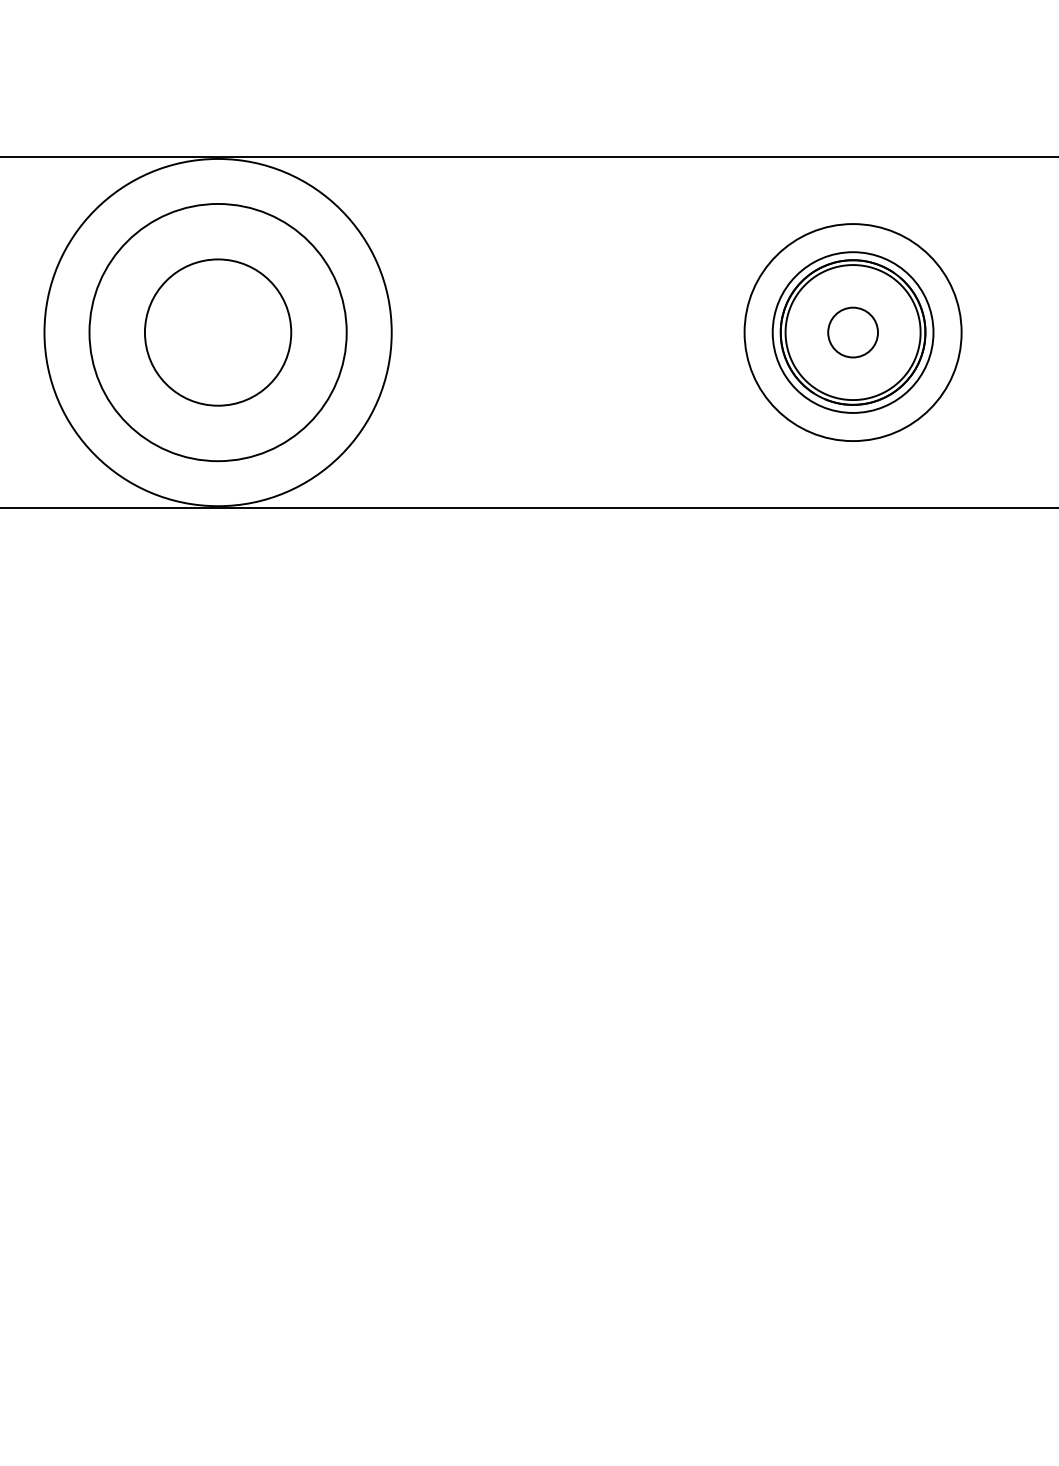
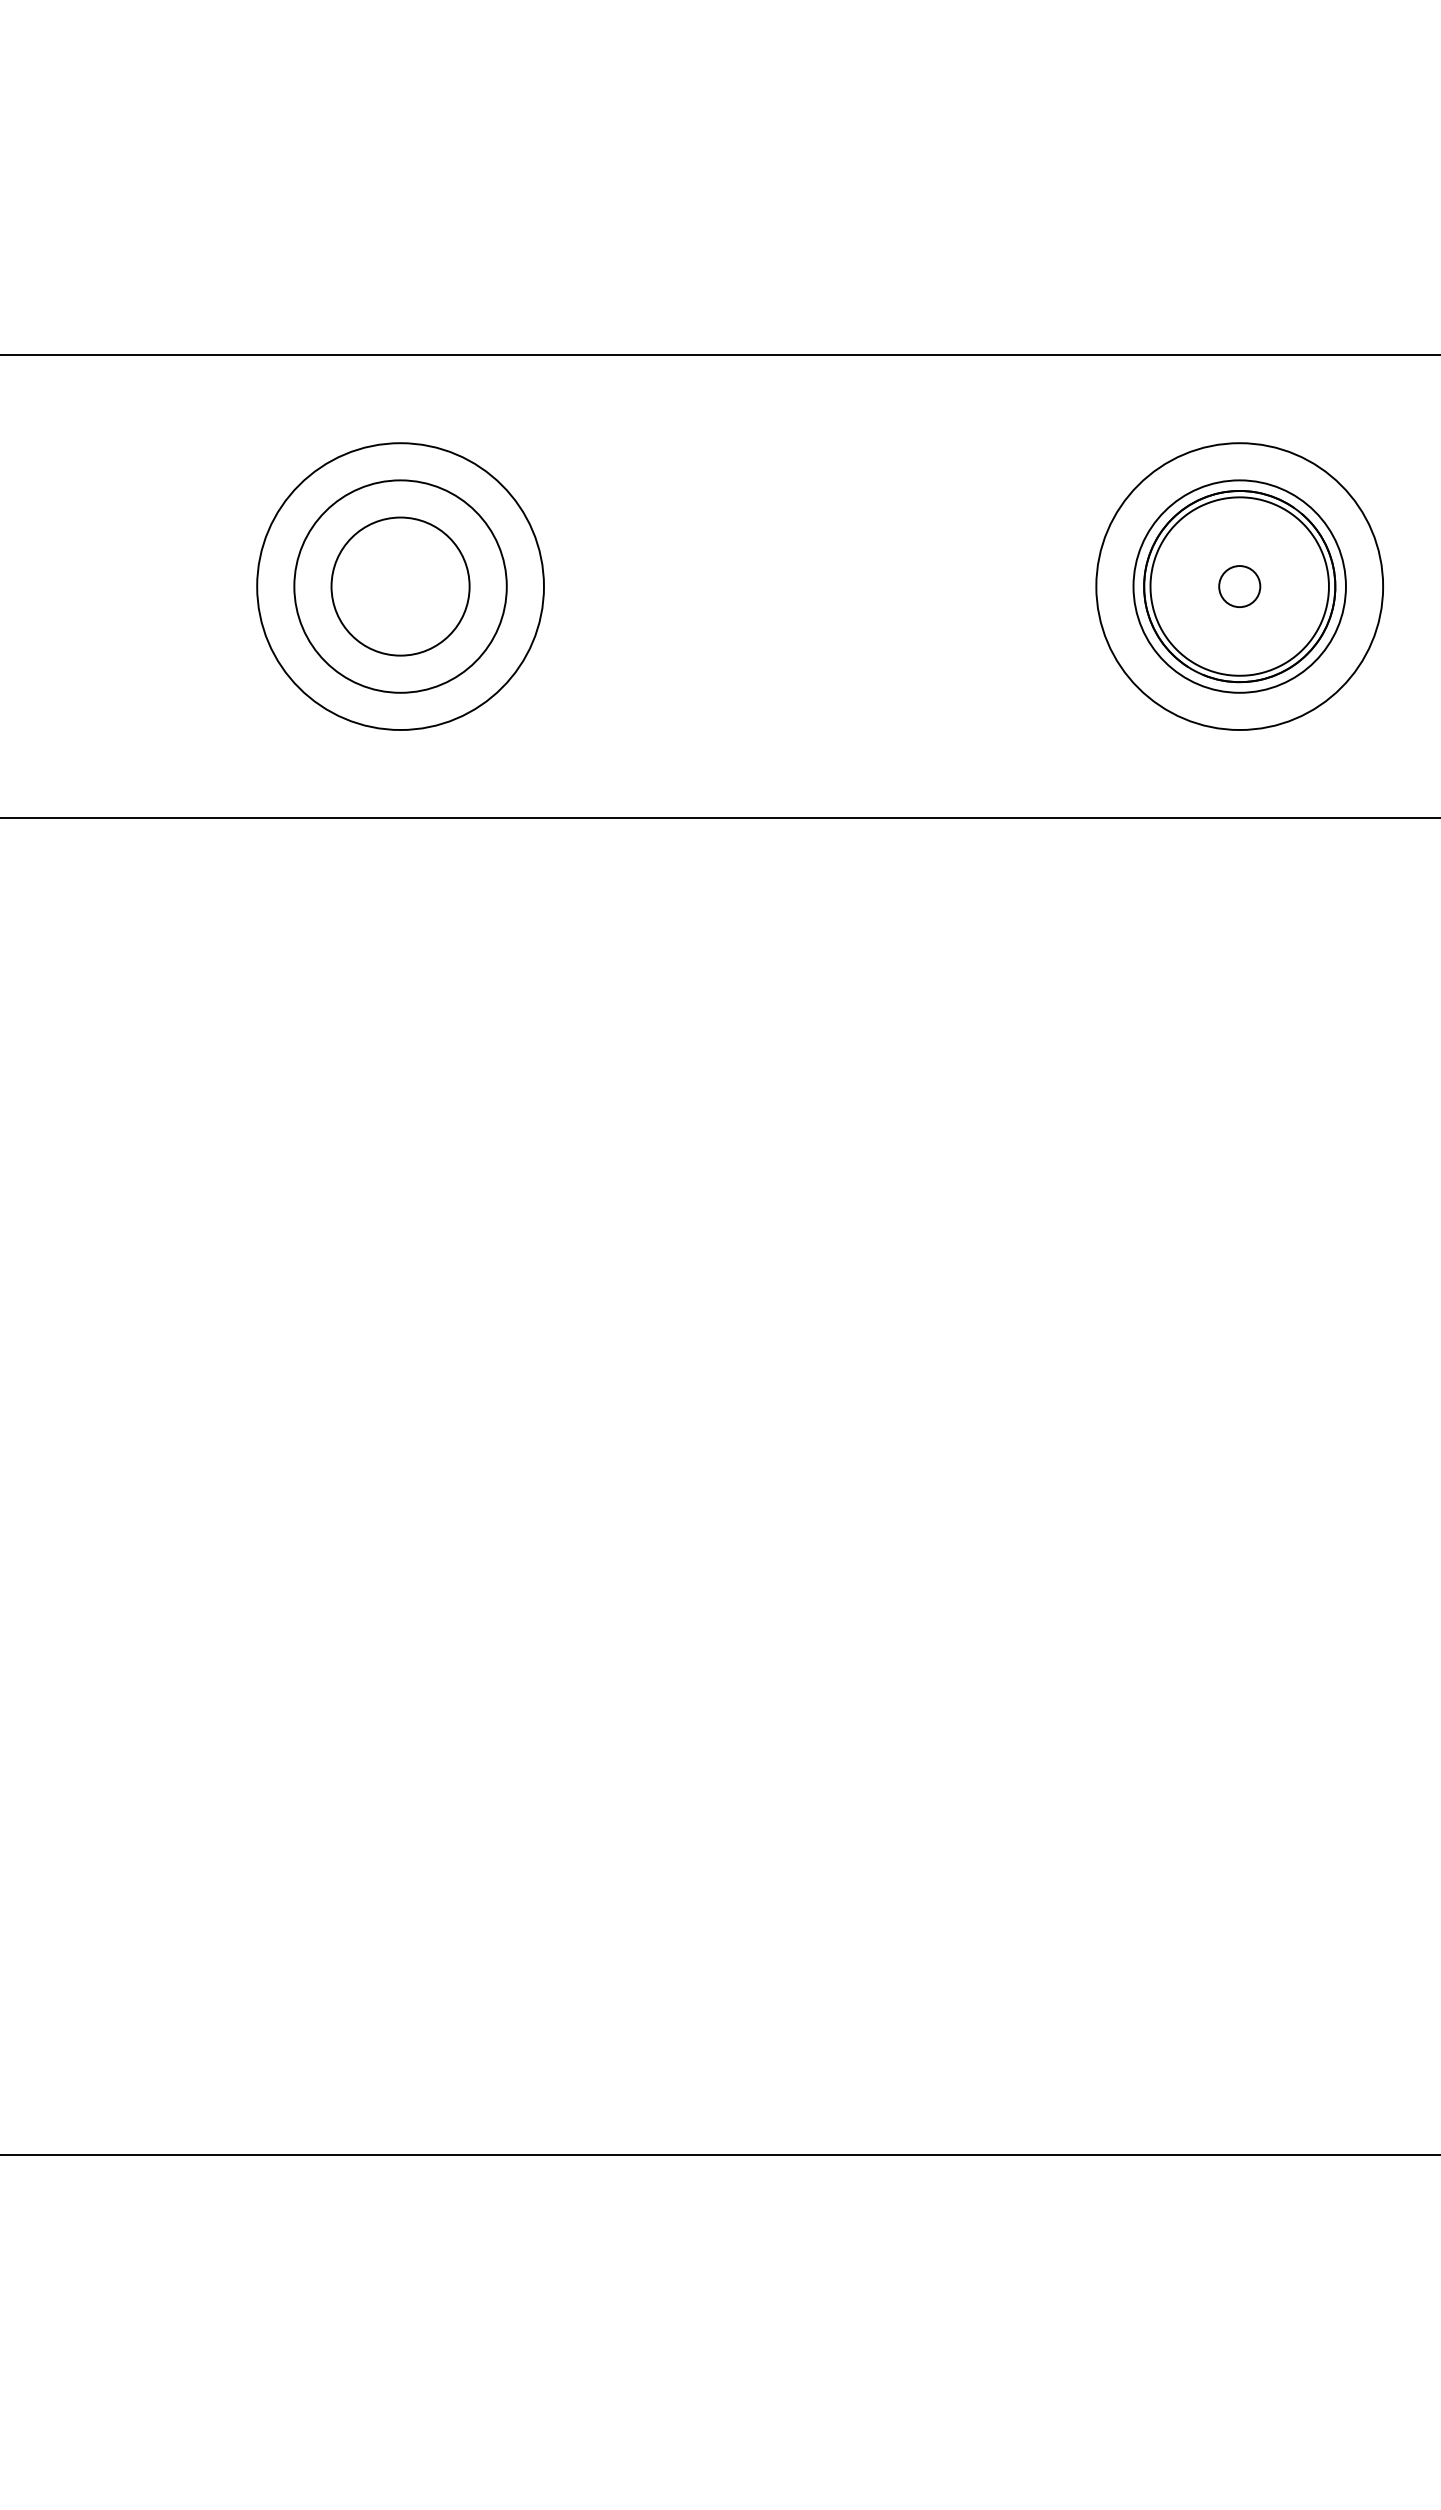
circle: (218, 332) -> (400, 586), size x0.62
circle: (218, 332) -> (400, 586), size x0.62
circle: (218, 332) -> (400, 586), size x0.71
circle: (852, 332) -> (1239, 586), size x0.62

